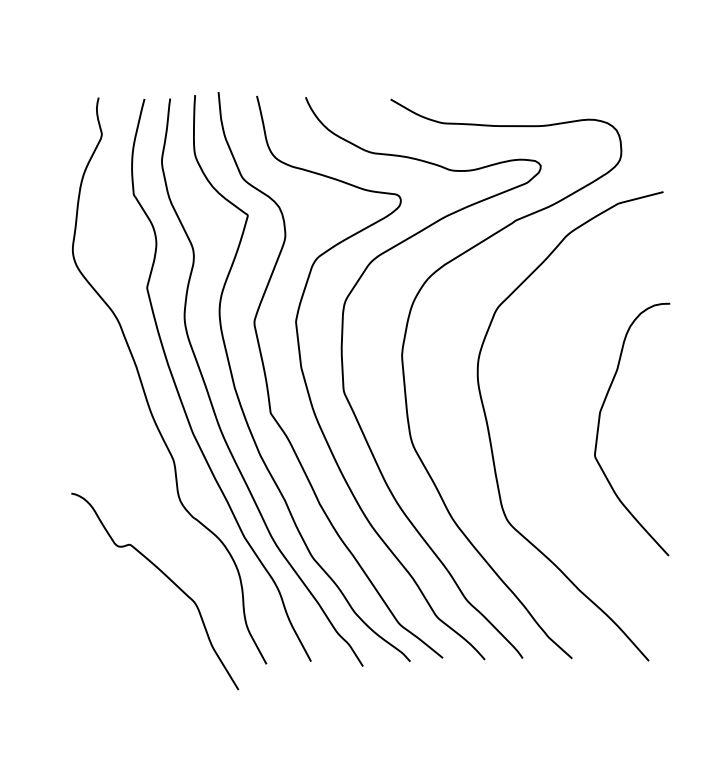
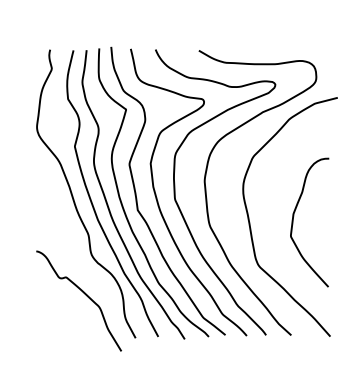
curve: (600, 429) -> (293, 222), moved

